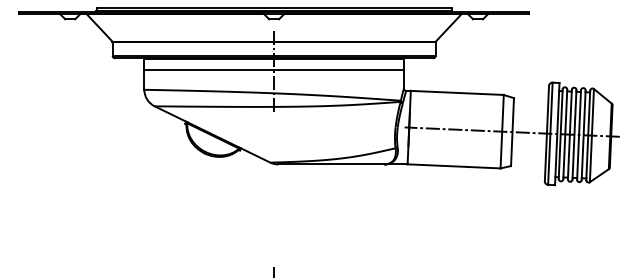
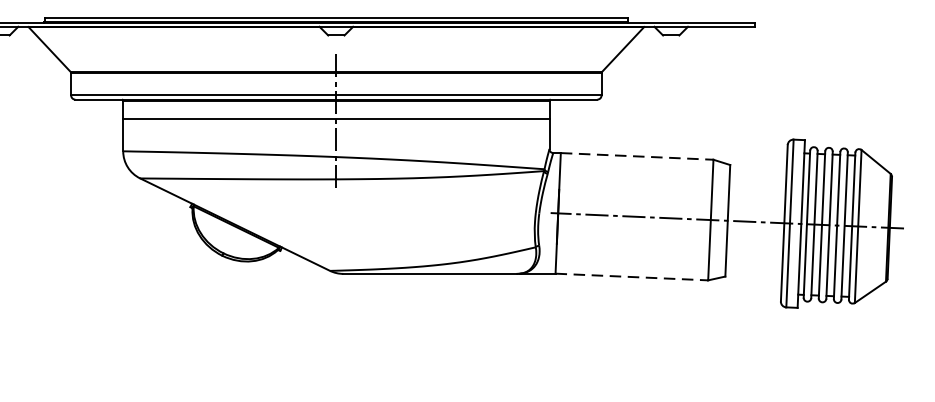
line: (457, 92) -> (637, 155), solid -> dashed
line: (454, 166) -> (632, 277), solid -> dashed

